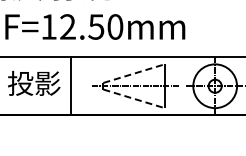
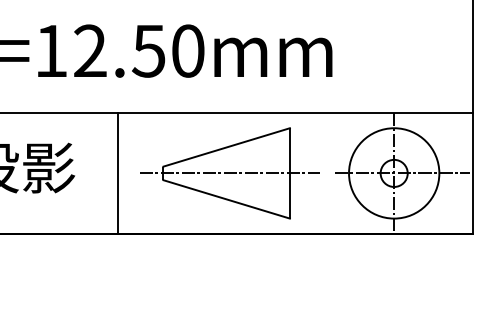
line: (134, 73) -> (227, 147), dashed -> solid
line: (70, 86) -> (118, 173), moved
line: (134, 98) -> (227, 198), dashed -> solid

